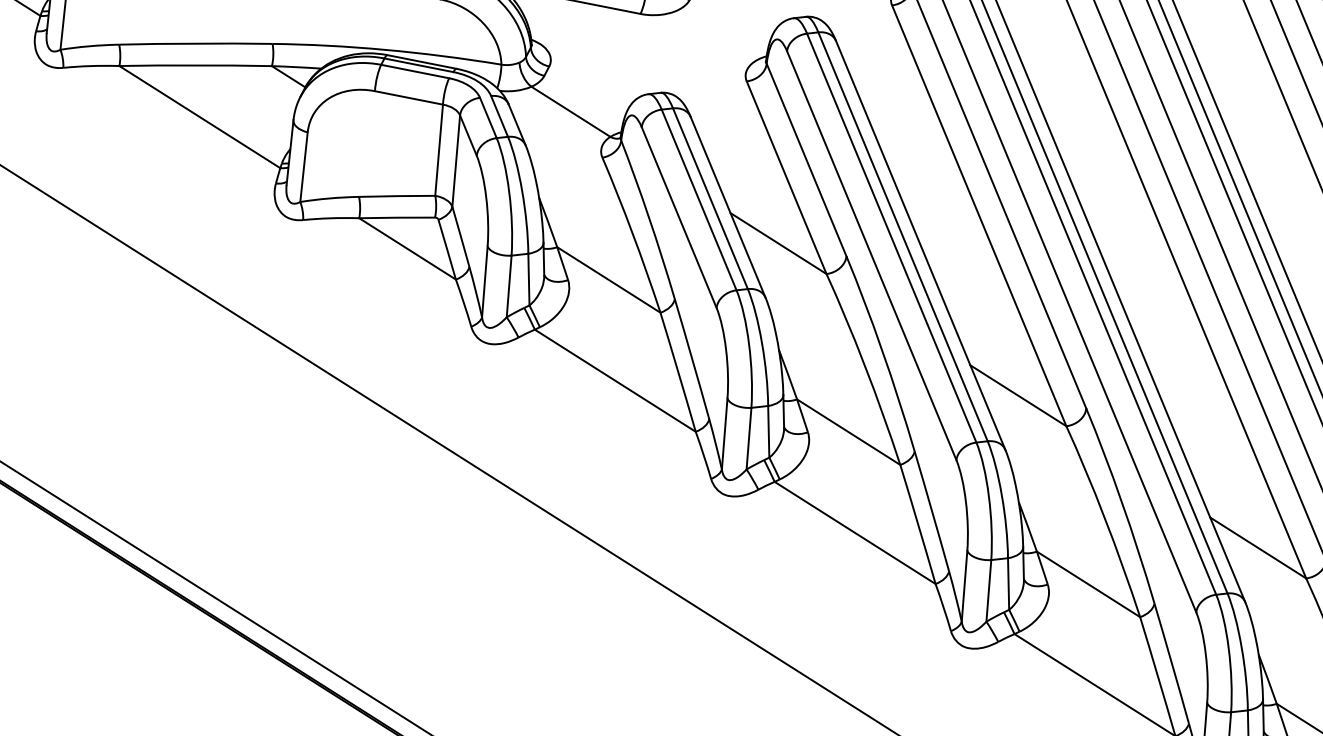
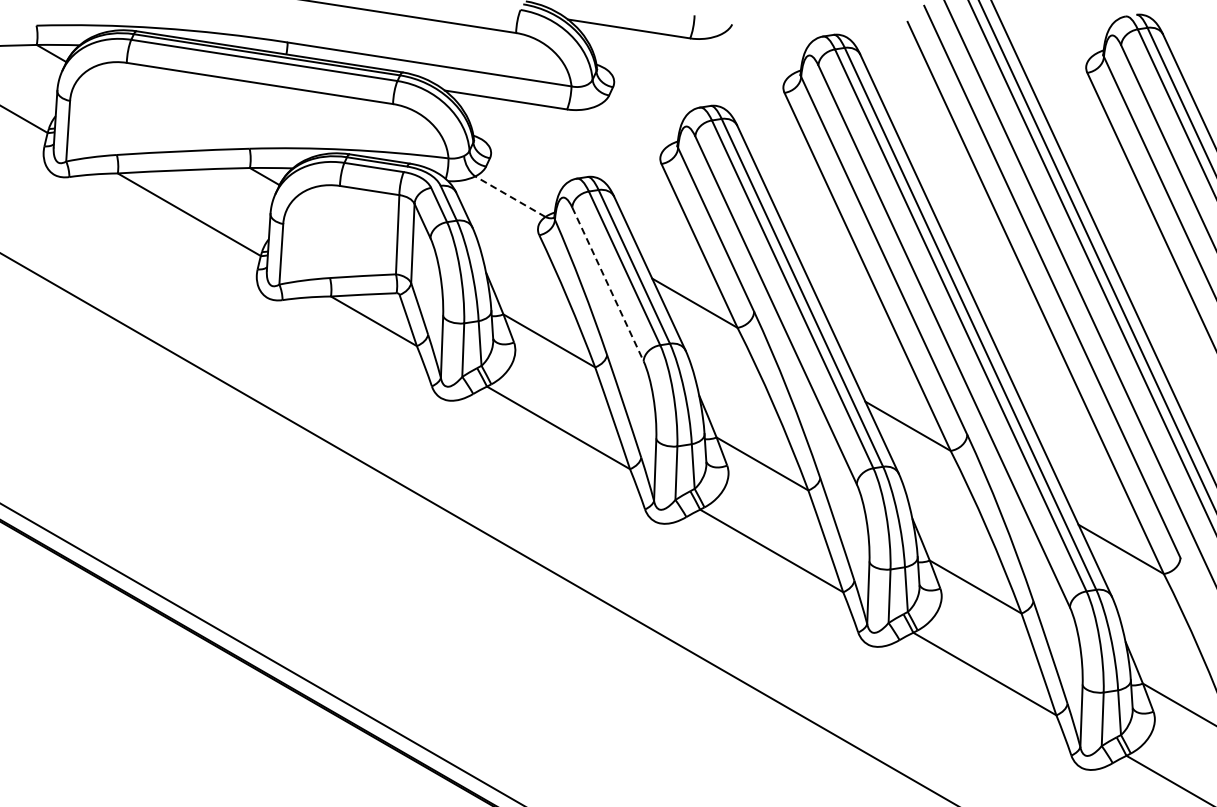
line: (571, 111) -> (510, 196), solid -> dashed
line: (678, 217) -> (607, 284), solid -> dashed

